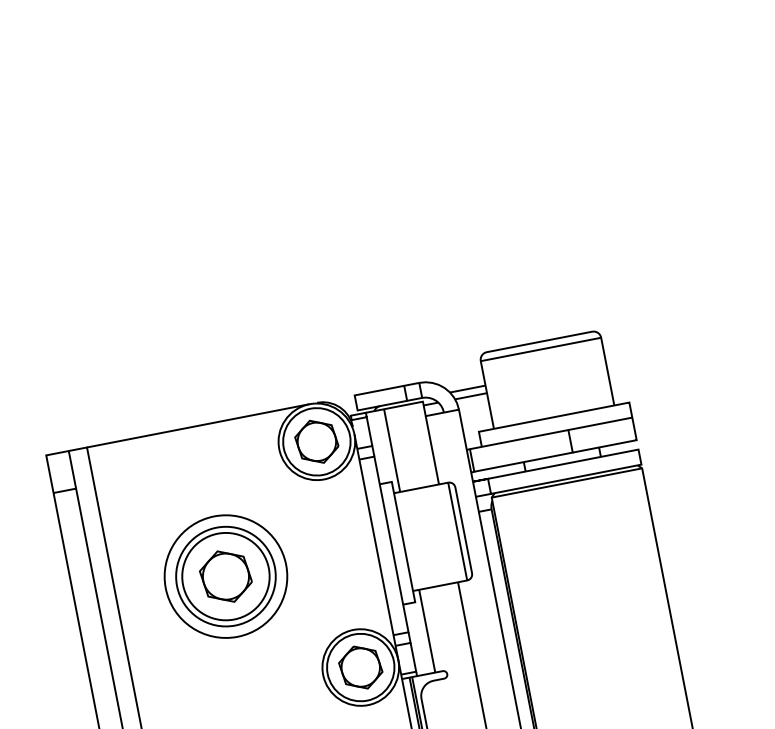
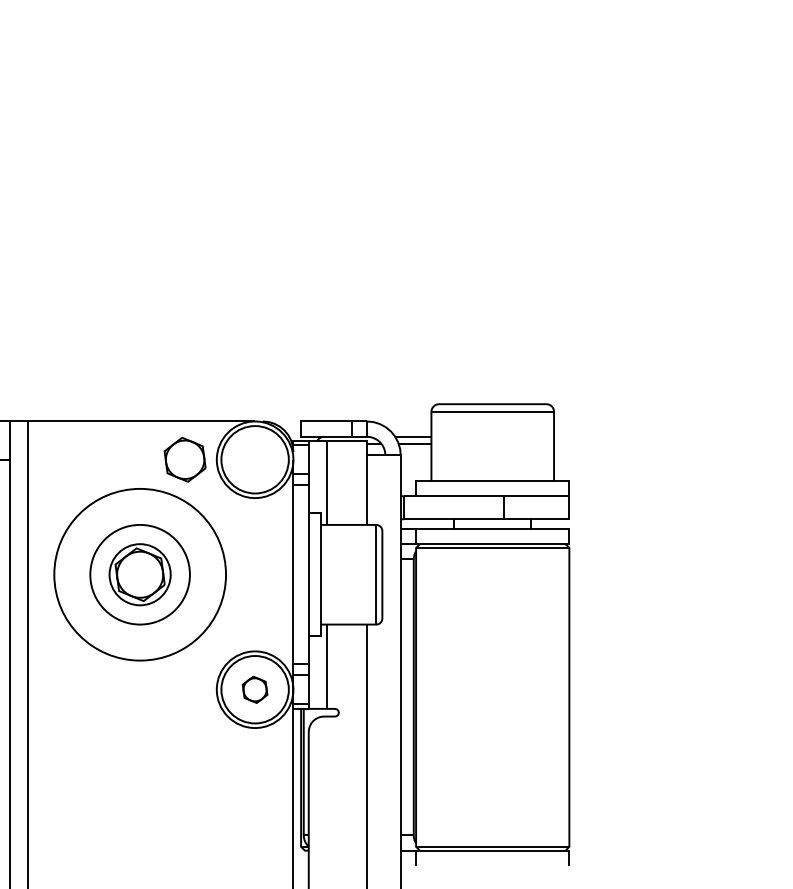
part: (316, 441) -> (184, 459), moved
circle: (225, 576) -> (139, 574), size x0.7
circle: (225, 576) -> (139, 574), size x1.4
part: (360, 667) -> (254, 689), size x0.6

